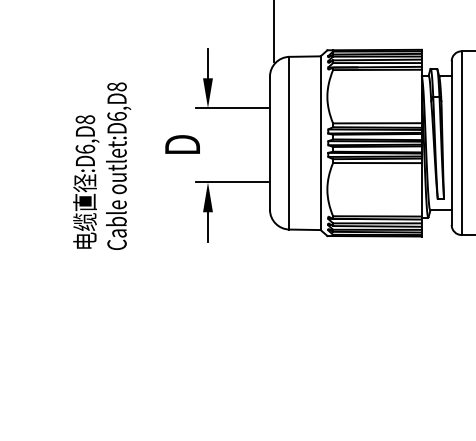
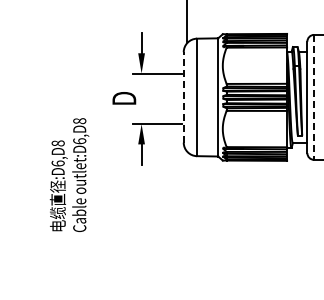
line: (269, 141) -> (183, 96), solid -> dashed
line: (462, 143) -> (314, 97), solid -> dashed
text: (102, 165) -> (69, 174), moved

